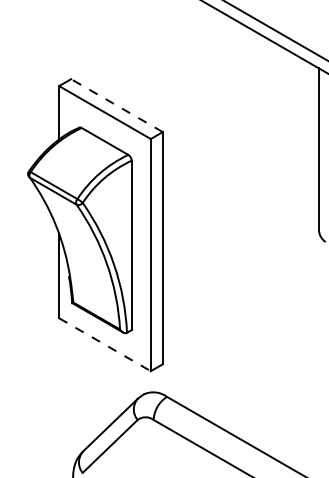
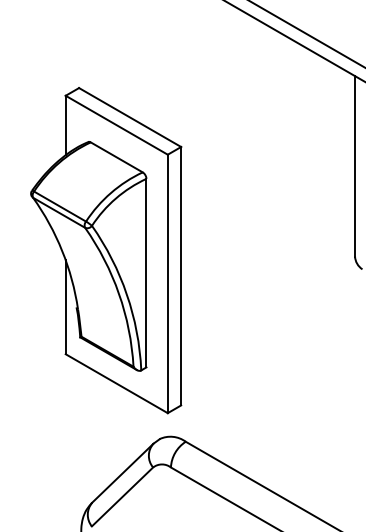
line: (117, 105) -> (130, 117), dashed -> solid
line: (104, 344) -> (116, 383), dashed -> solid

